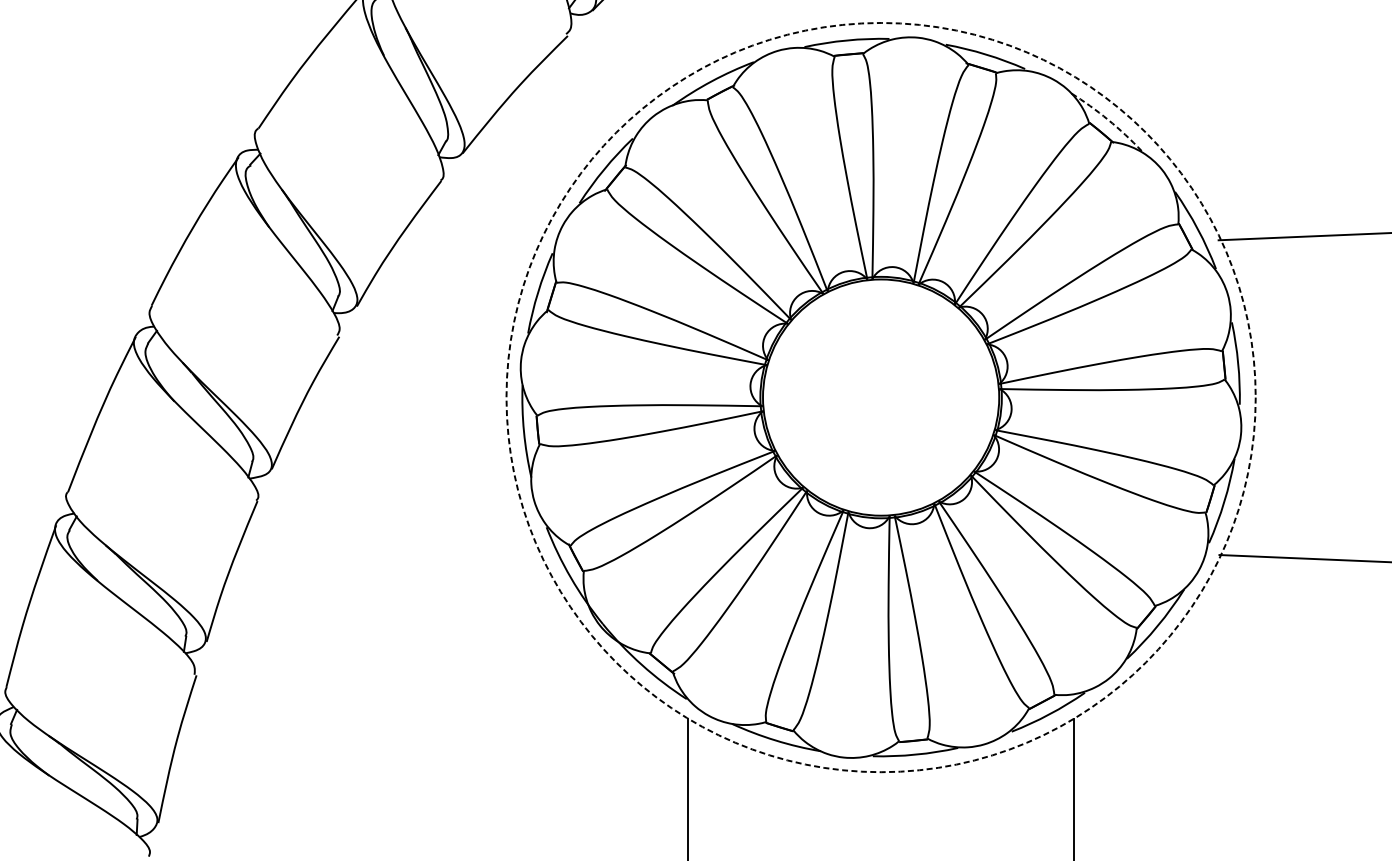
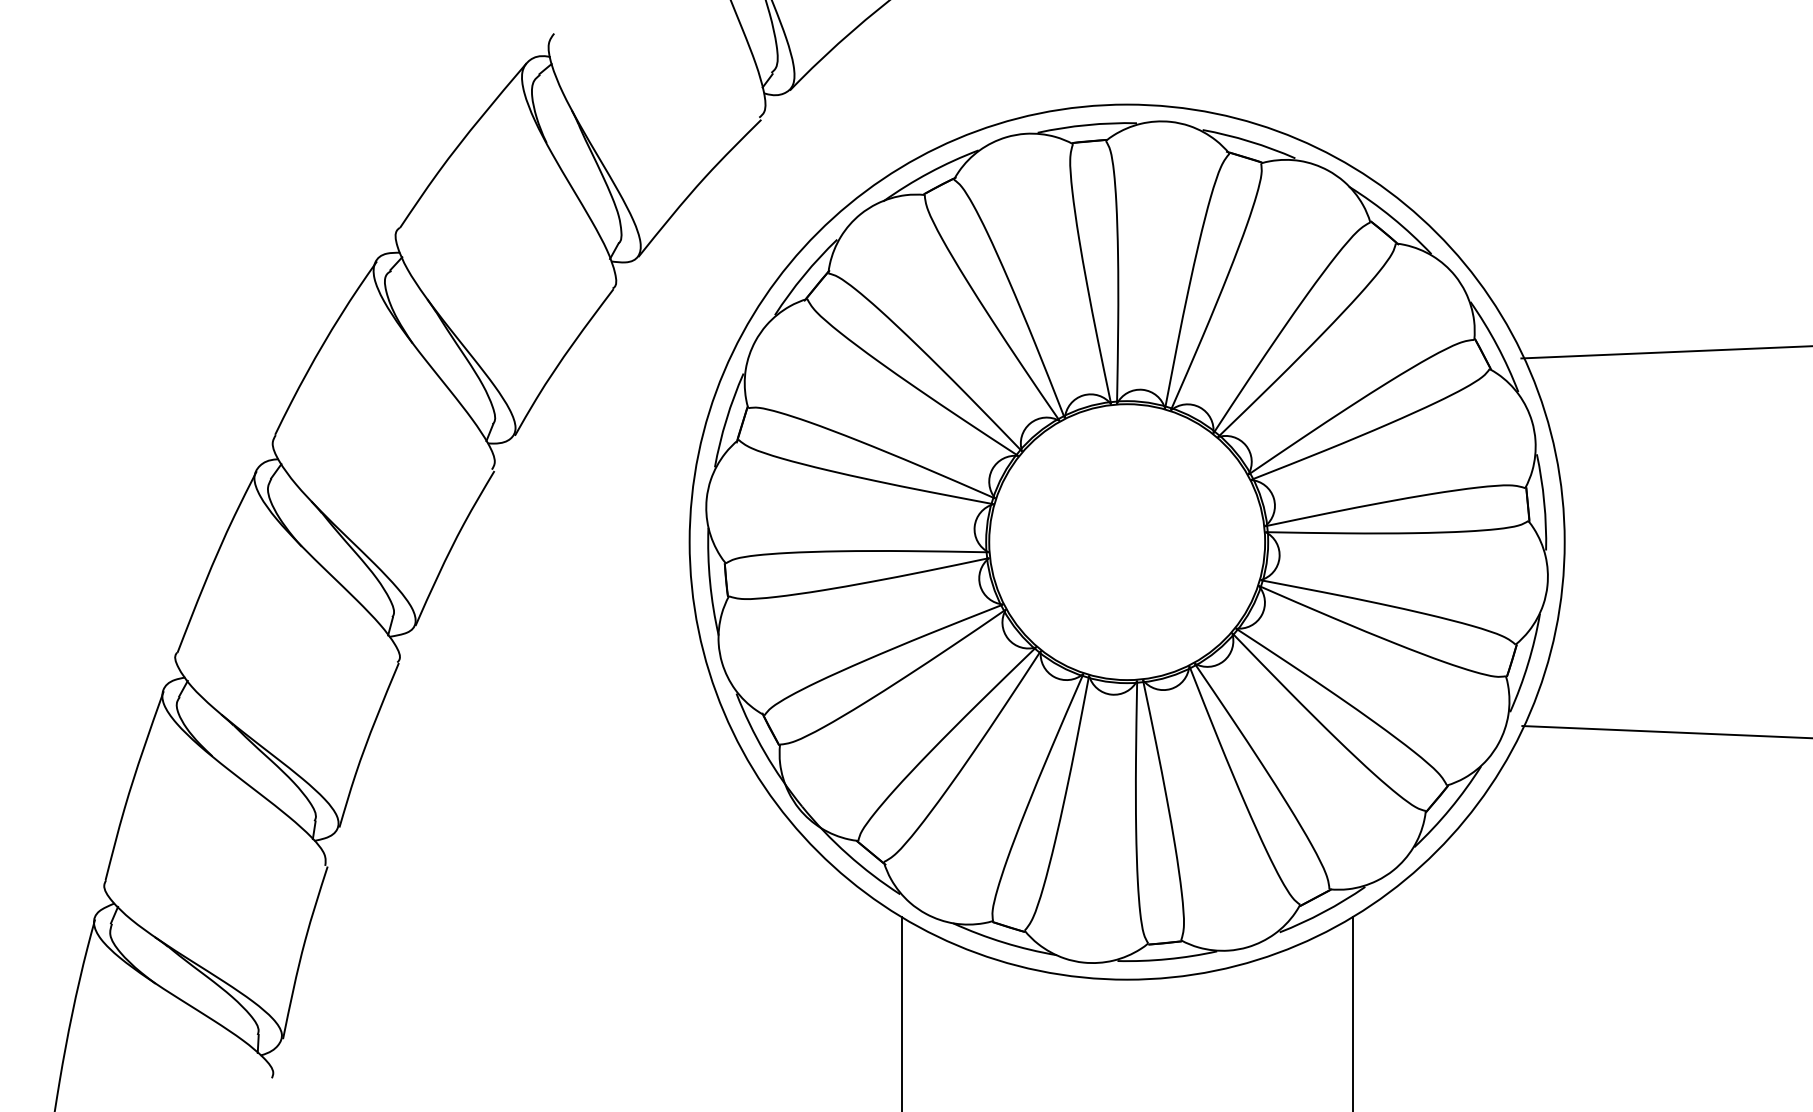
arc: (1108, 119) -> (1392, 217), dashed -> solid
circle: (880, 397) -> (1126, 541), dashed -> solid

